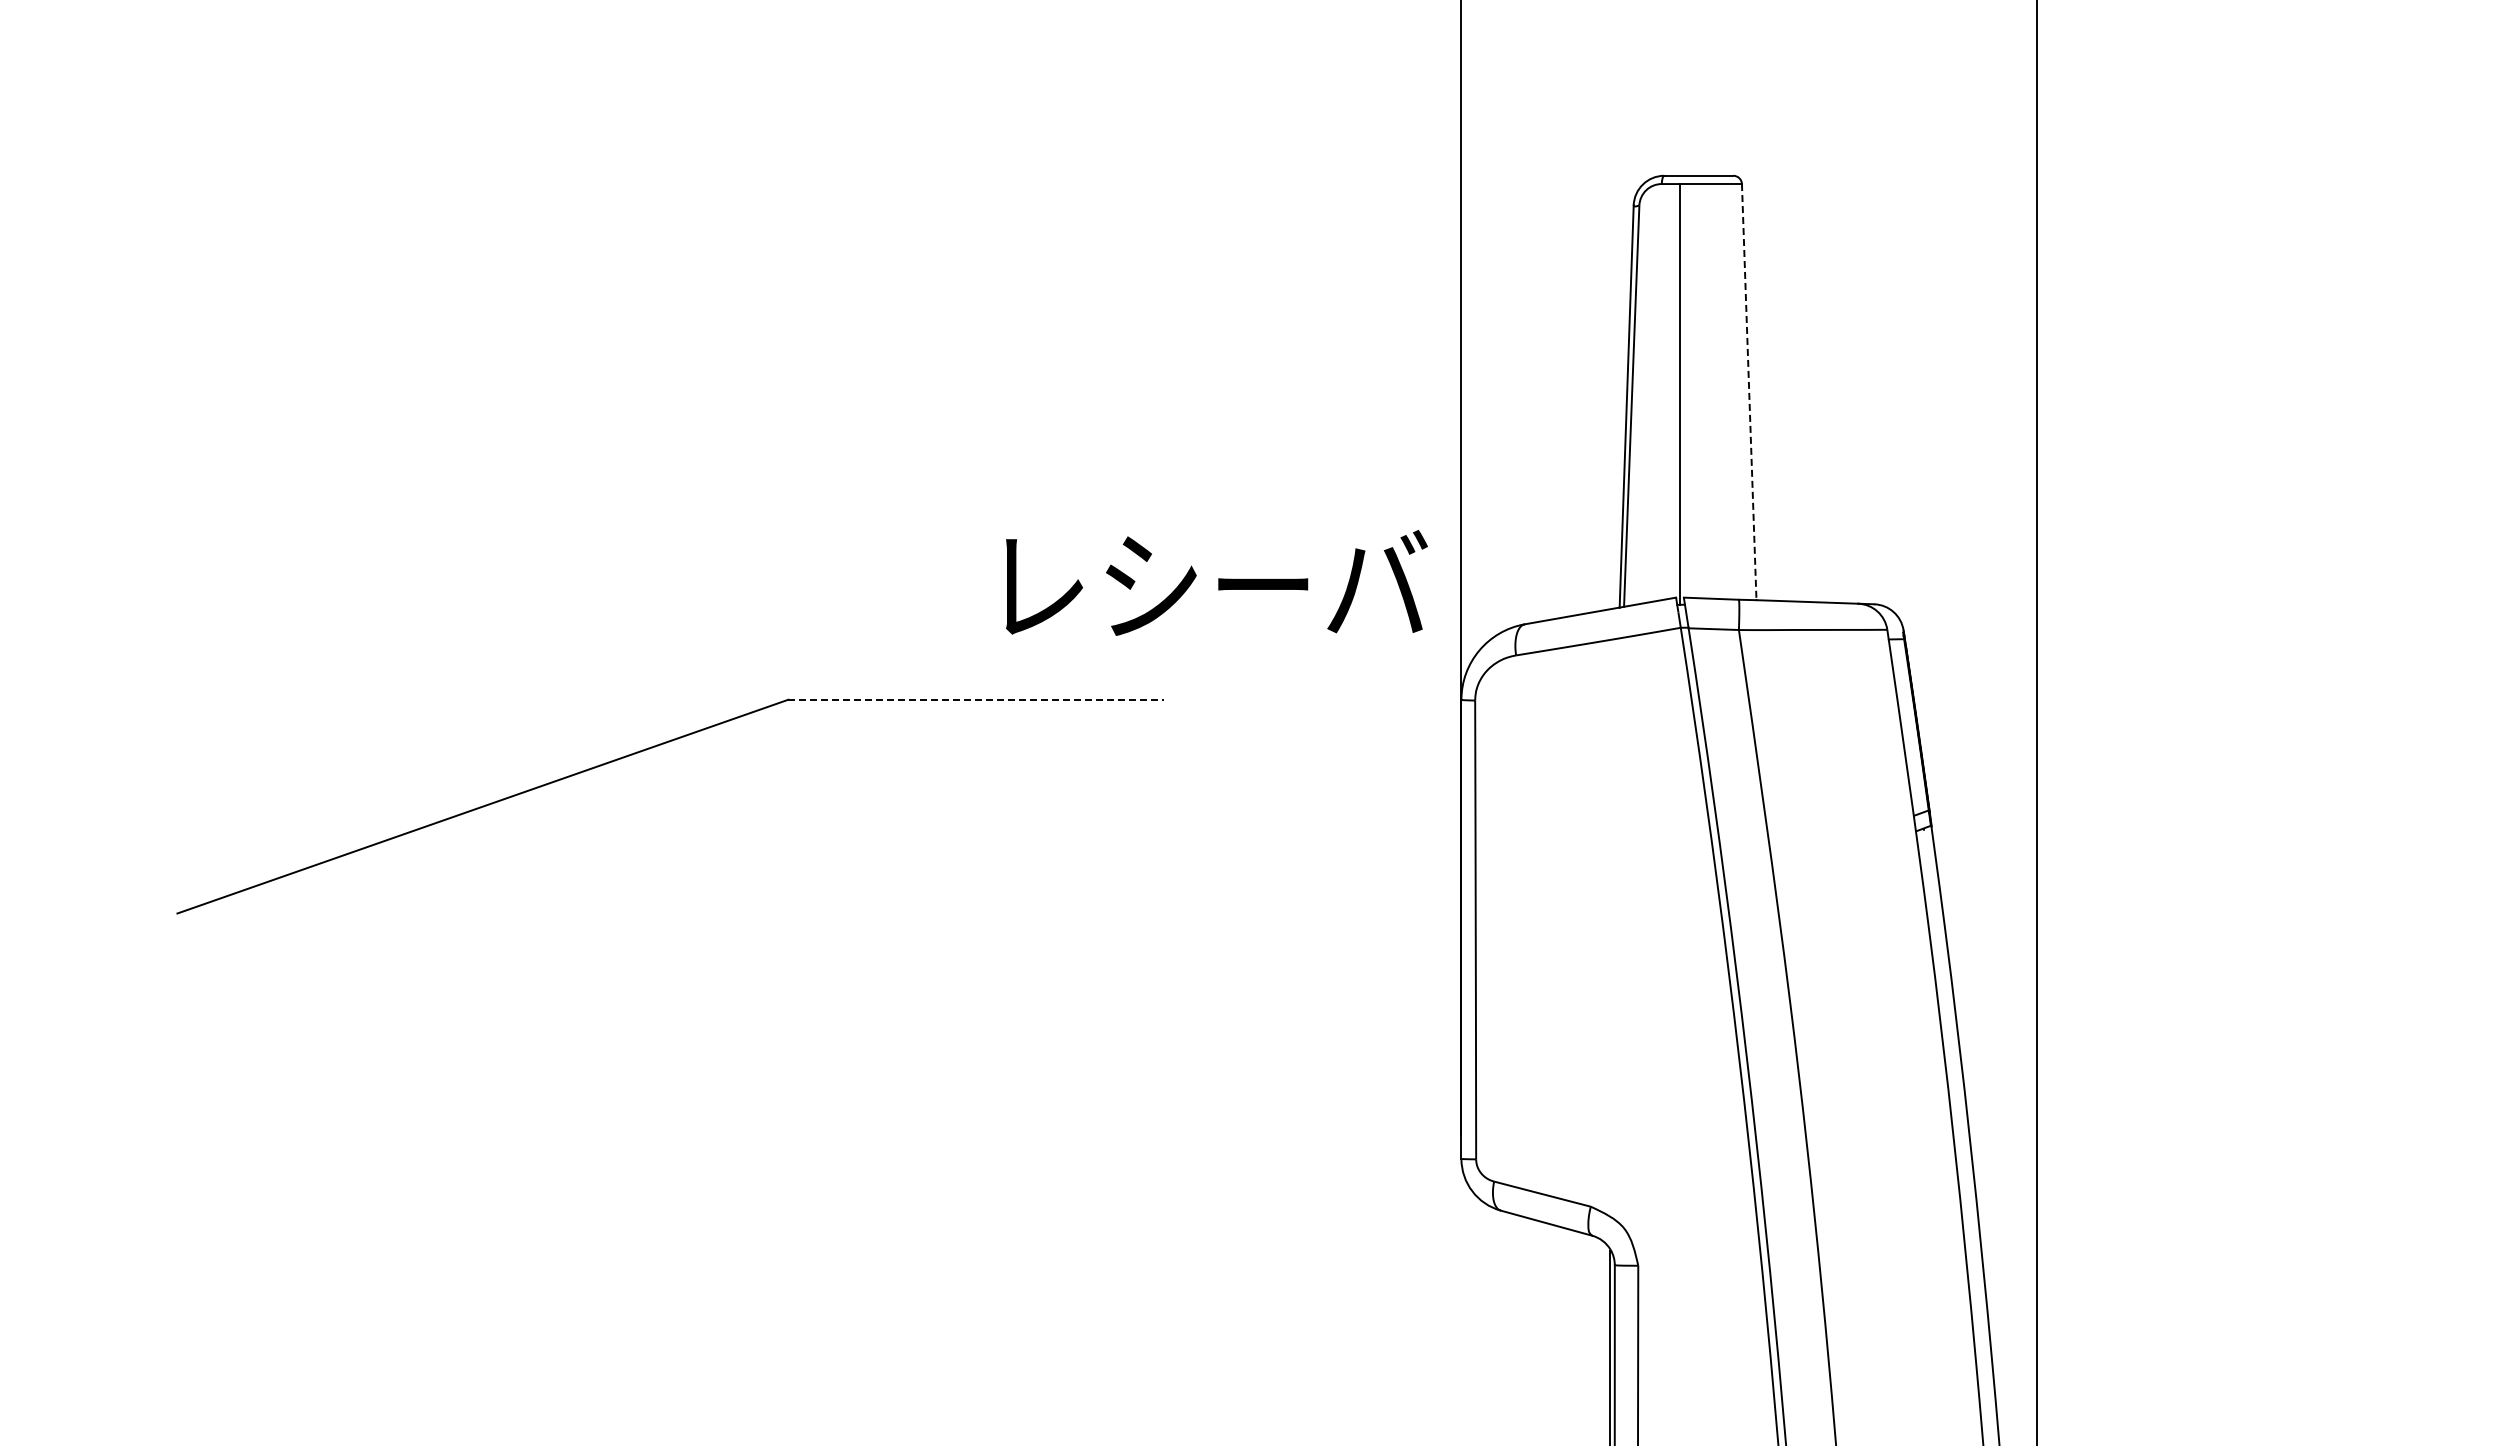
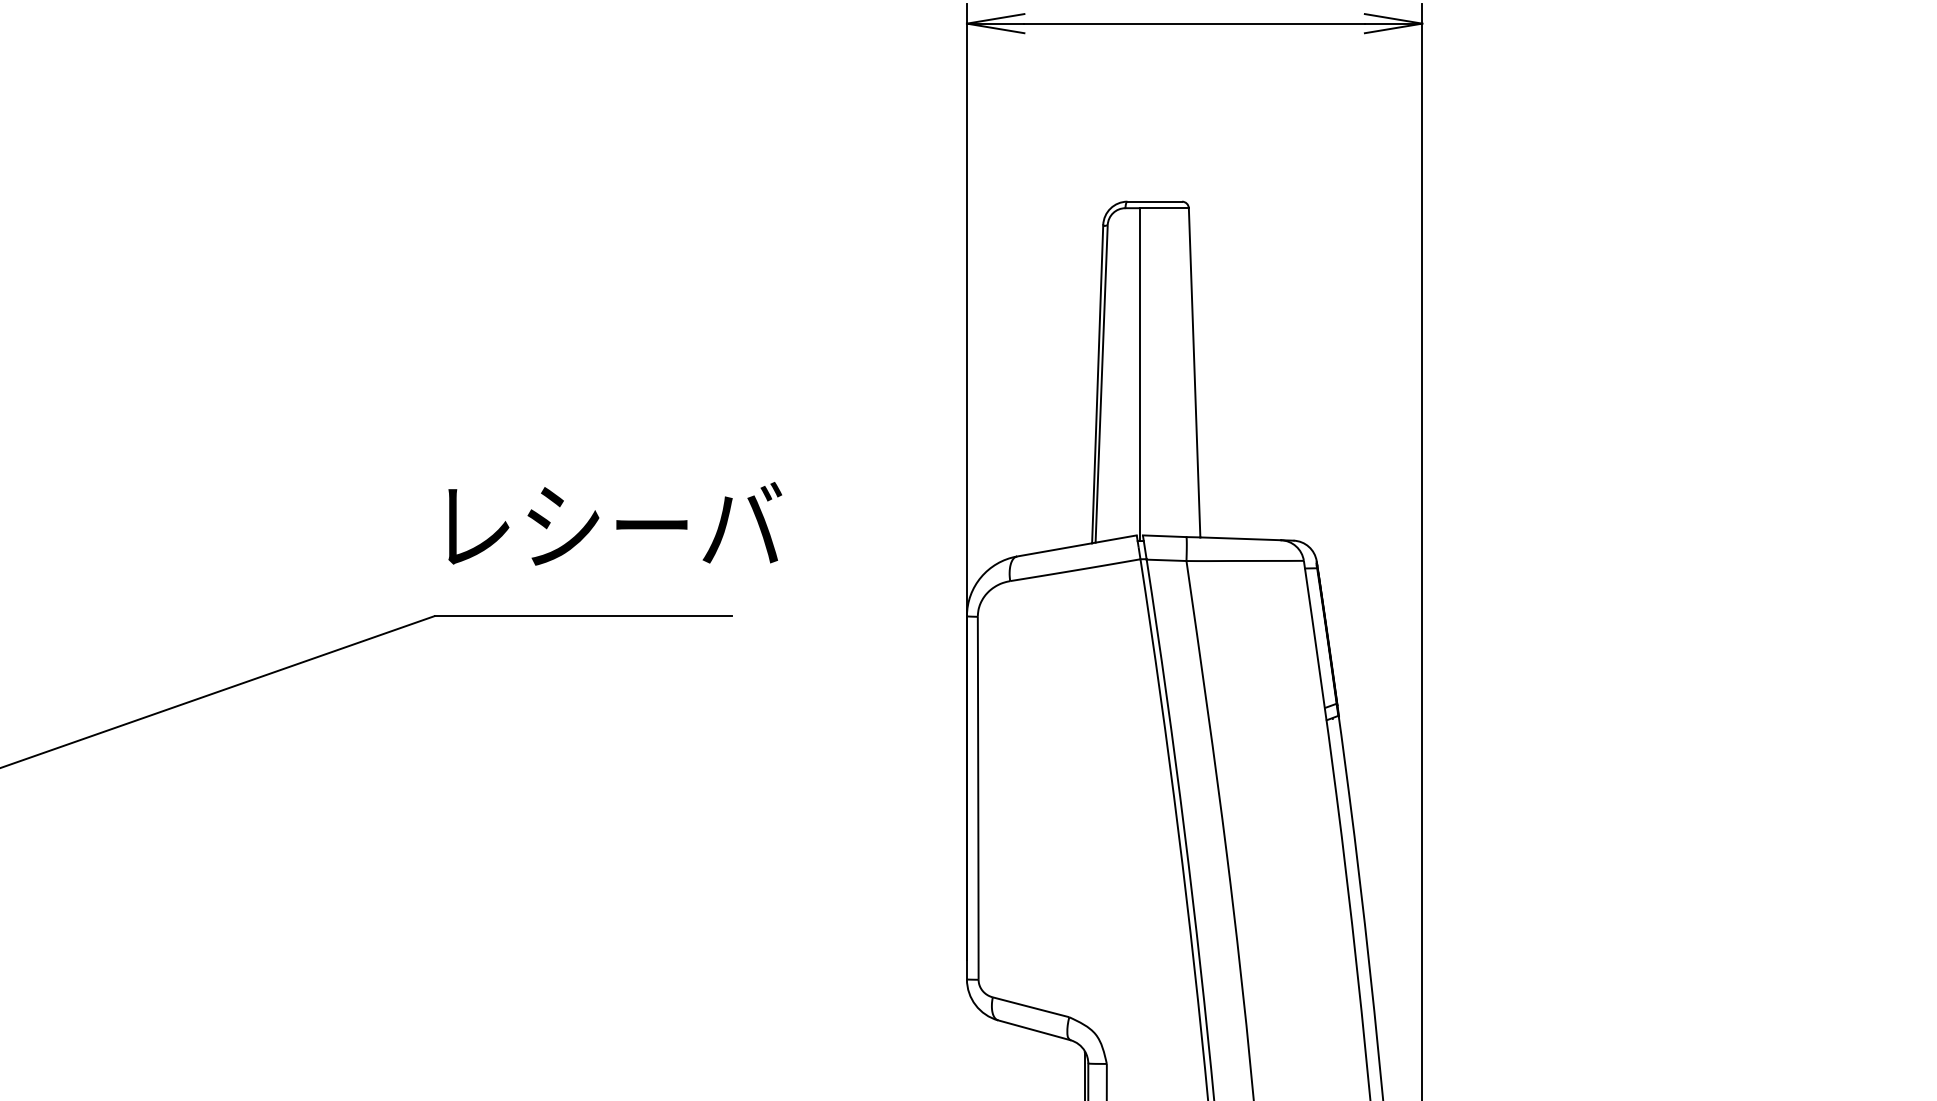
line: (1749, 392) -> (1194, 373), dashed -> solid
text: (1216, 582) -> (614, 523), moved
line: (976, 699) -> (583, 615), dashed -> solid

